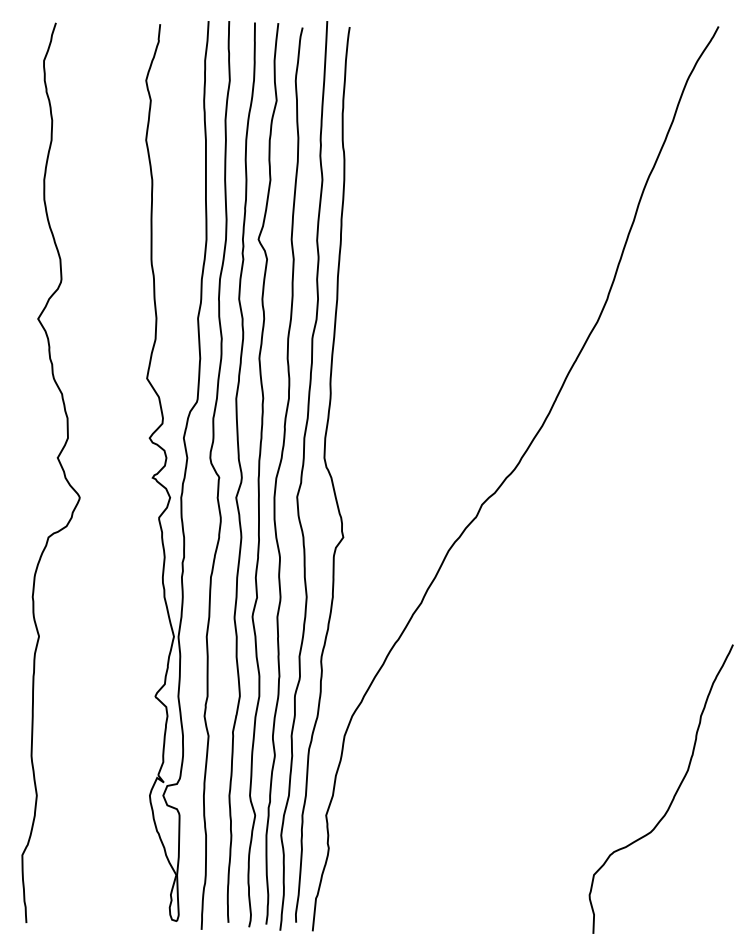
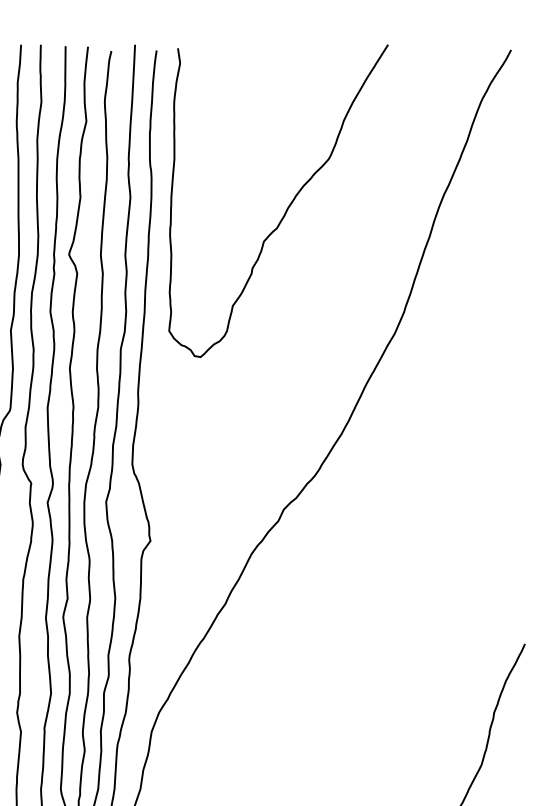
curve: (485, 190) -> (287, 207), added

